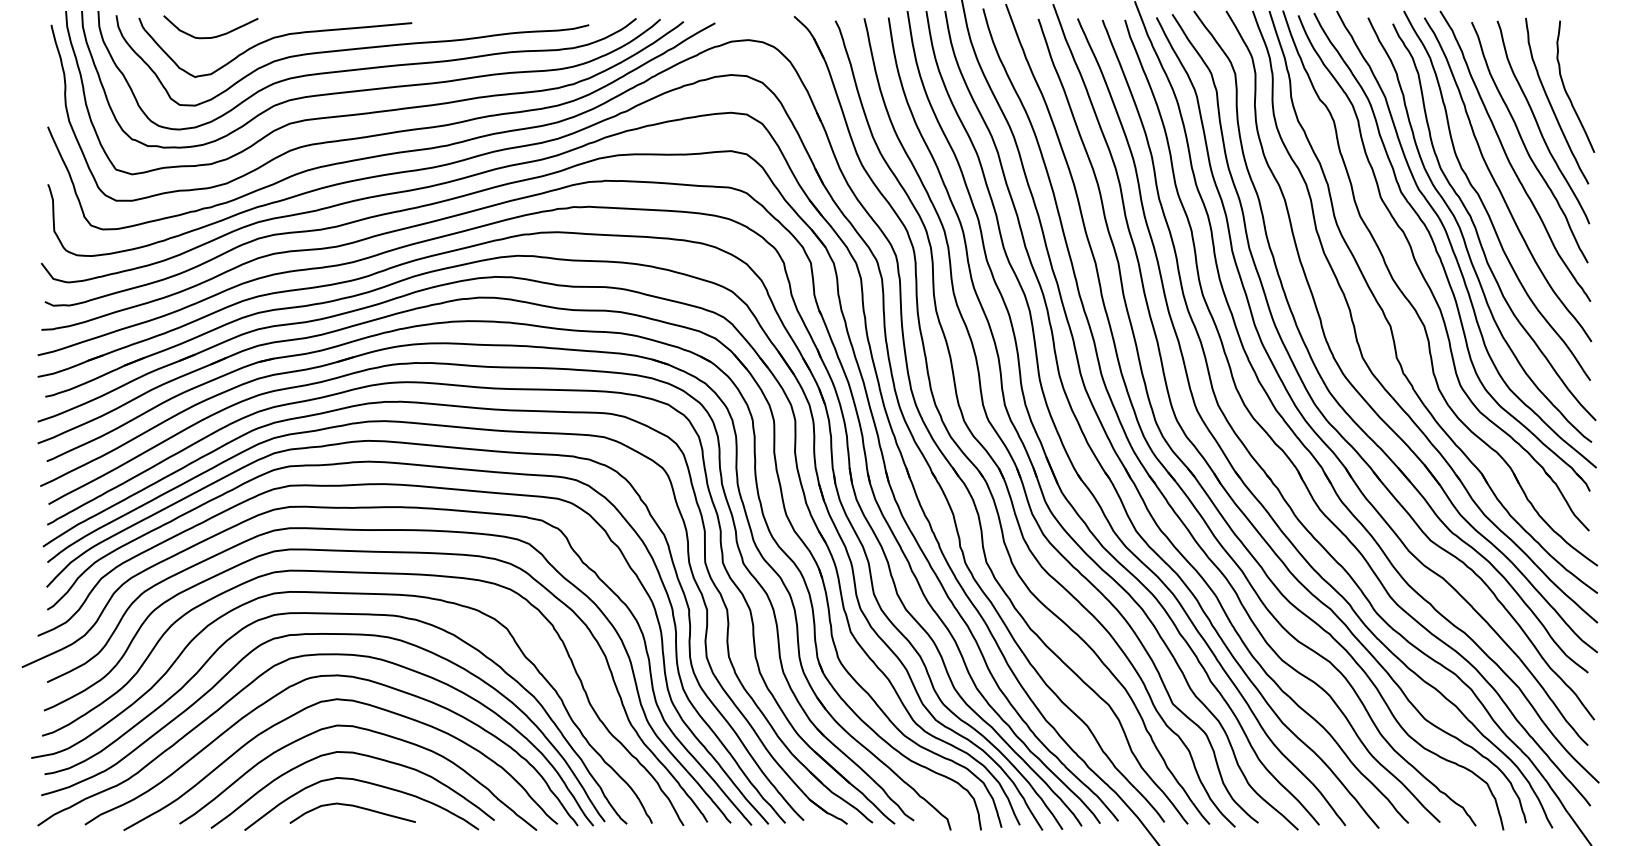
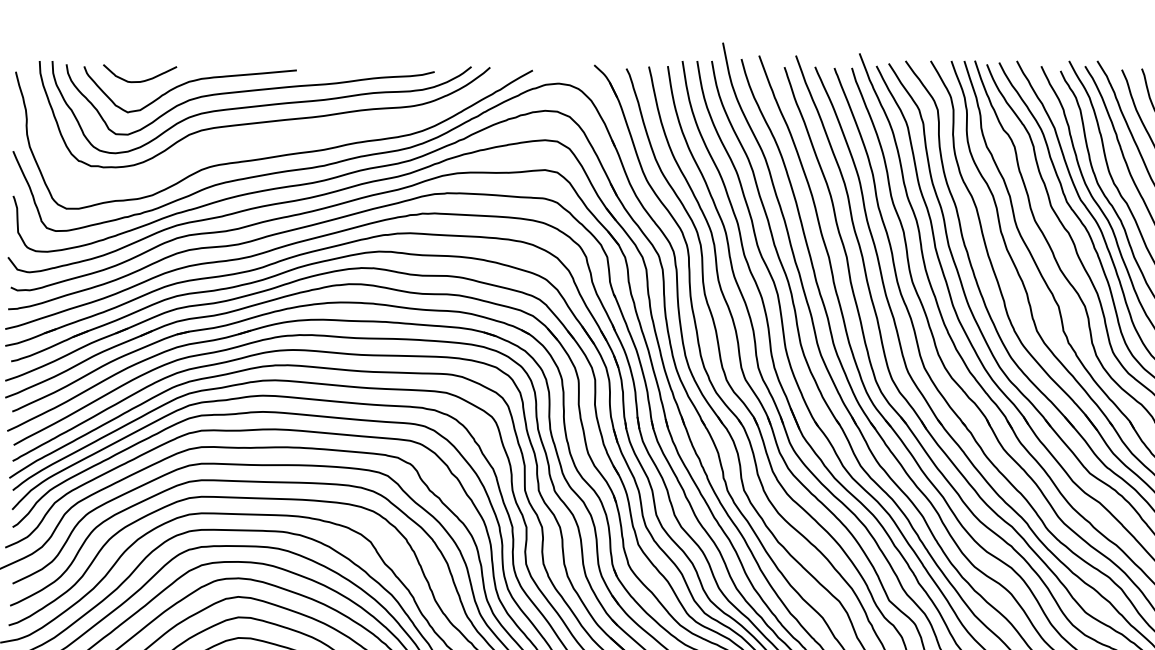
curve: (379, 110) -> (271, 138), removed

